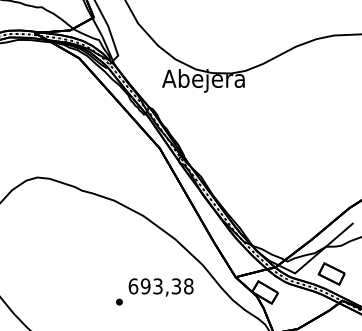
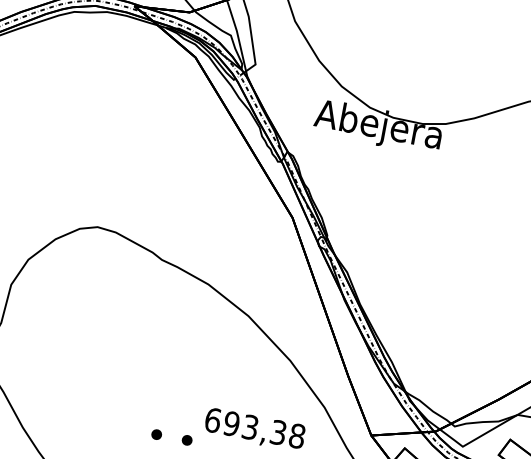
part: (99, 301) -> (156, 433), added

